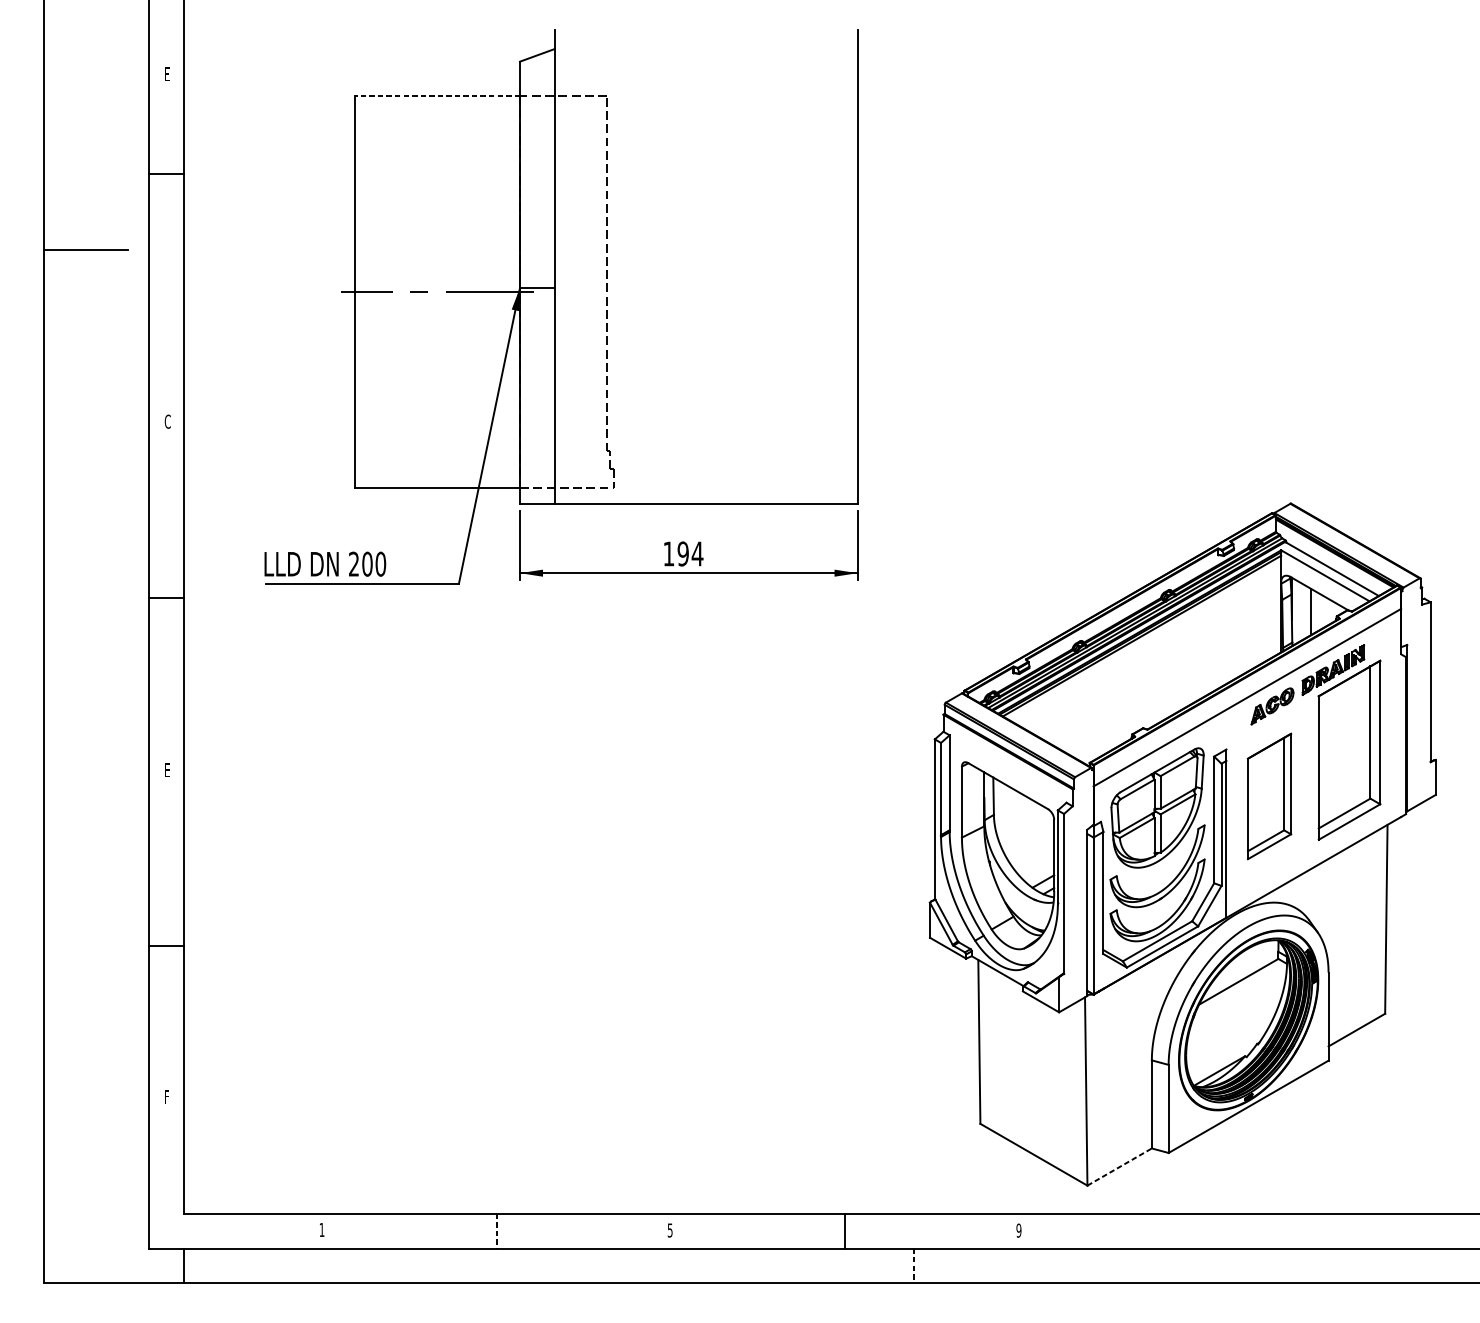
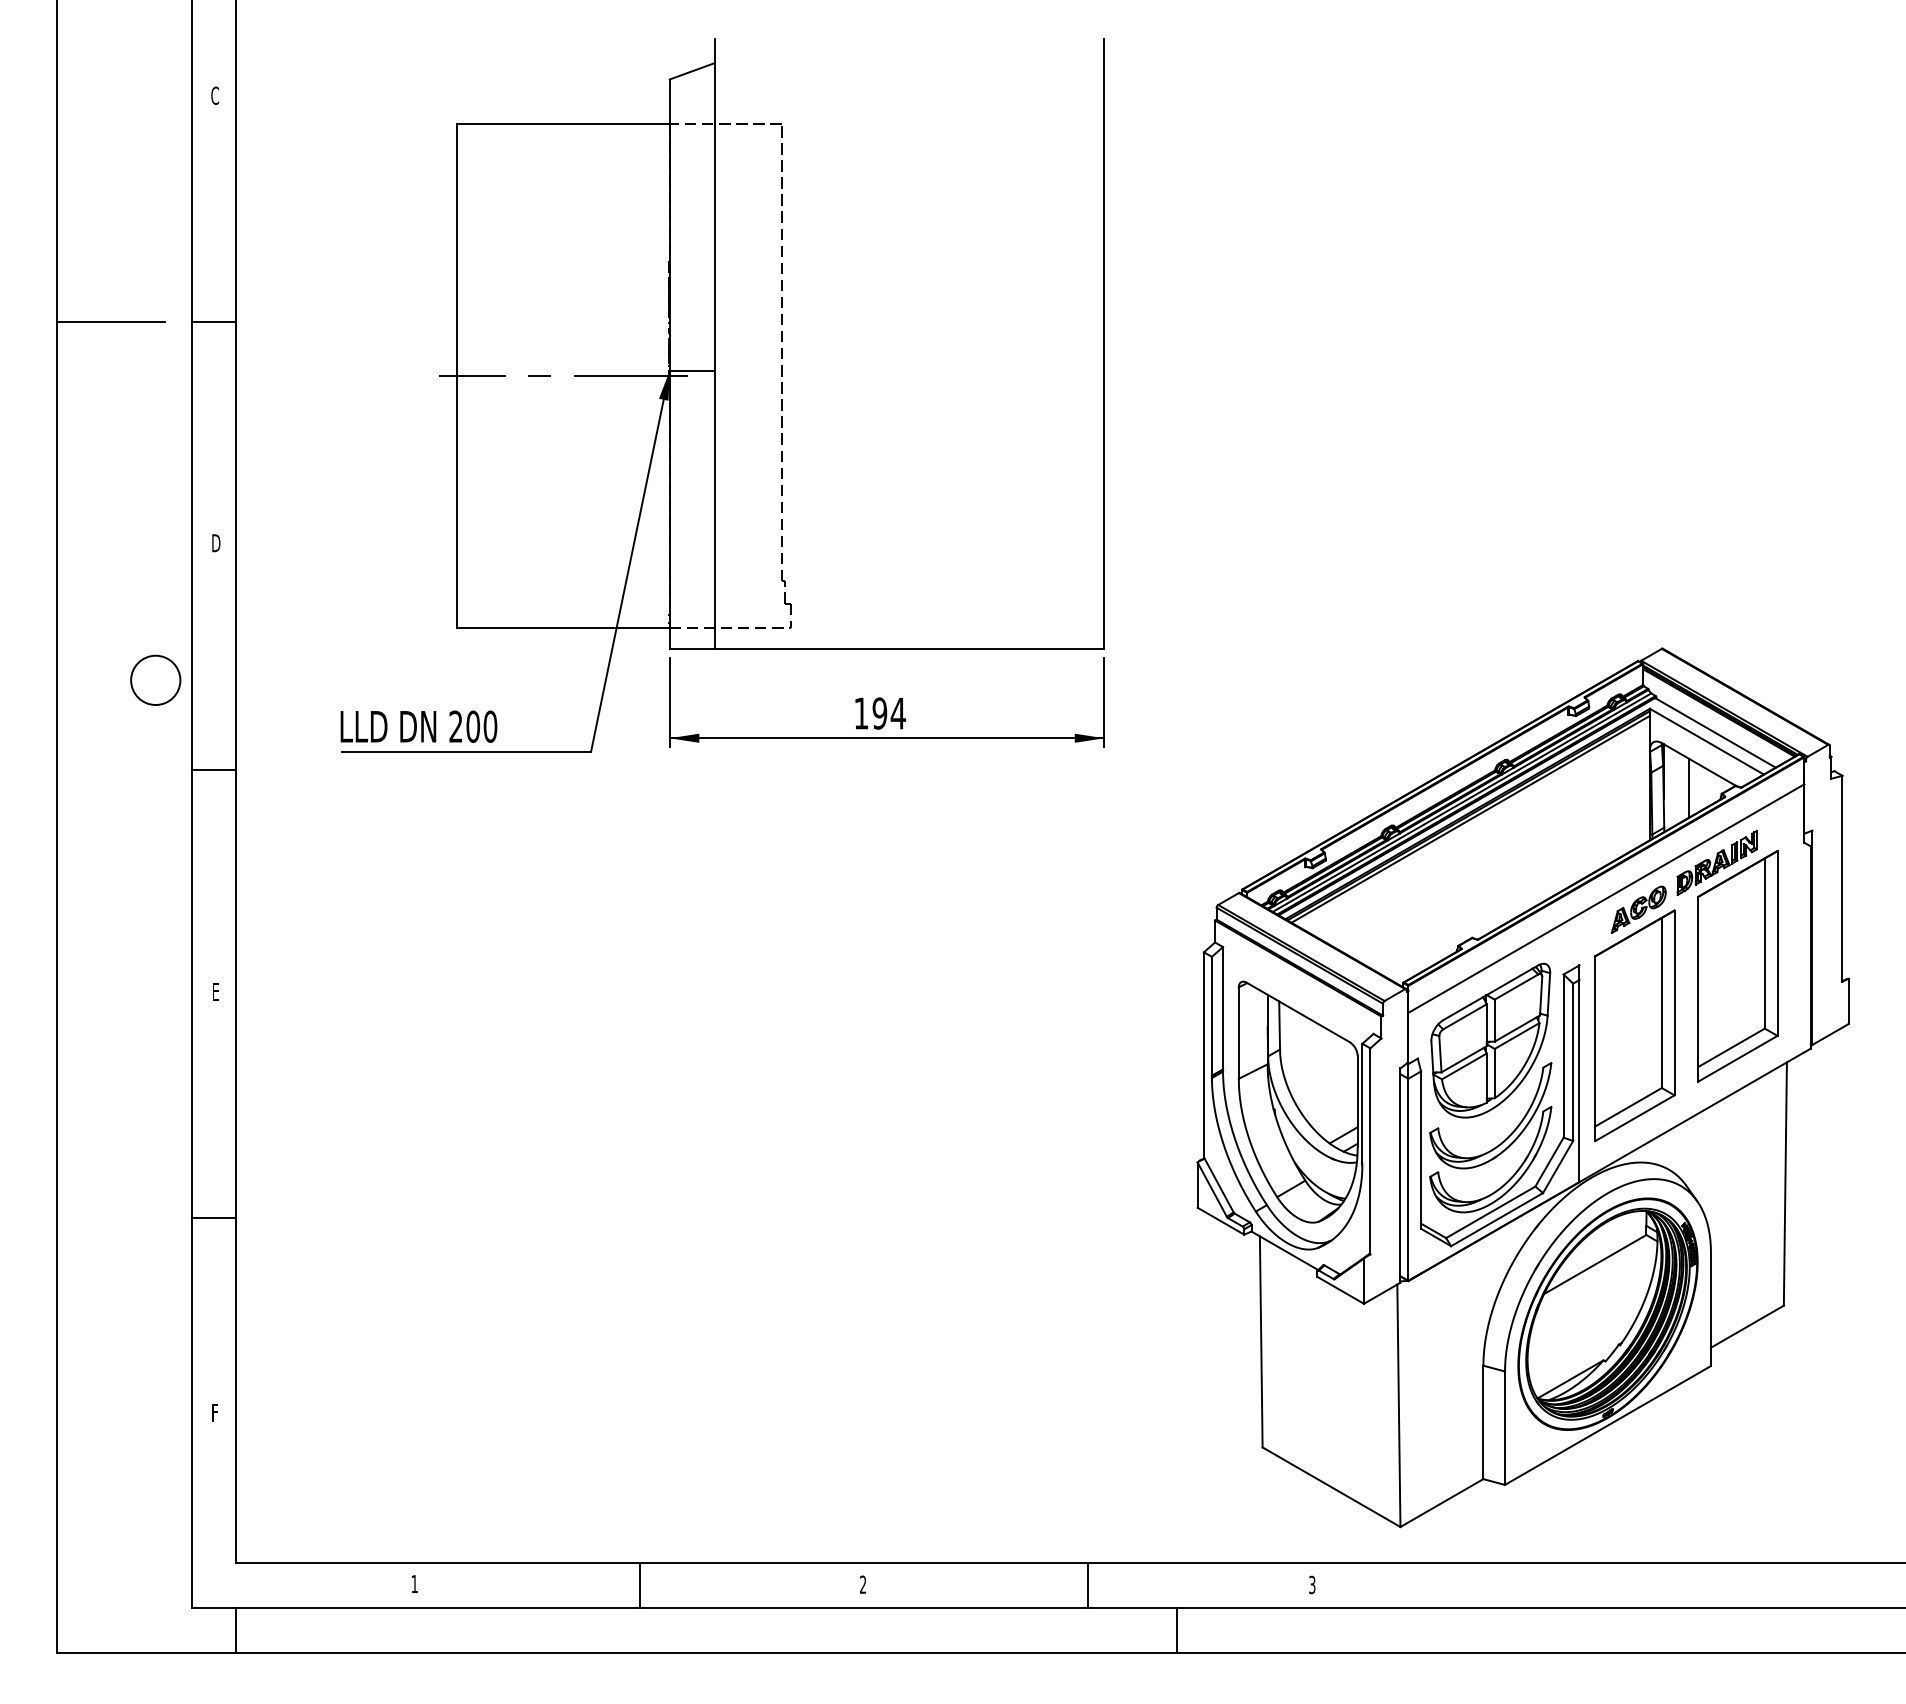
text: (167, 74) -> (215, 95), E -> C
line: (436, 96) -> (562, 124), dashed -> solid
line: (165, 173) -> (213, 321), moved
text: (168, 421) -> (216, 543), C -> D
circle: (120, 527) -> (155, 679), added
part: (1269, 796) -> (1634, 1025), size x1.43
line: (1119, 1167) -> (1441, 1503), dashed -> solid
text: (670, 1230) -> (863, 1584), 5 -> 2
text: (1019, 1230) -> (1312, 1584), 9 -> 3
line: (496, 1231) -> (639, 1586), dashed -> solid
line: (914, 1266) -> (1177, 1630), dashed -> solid

